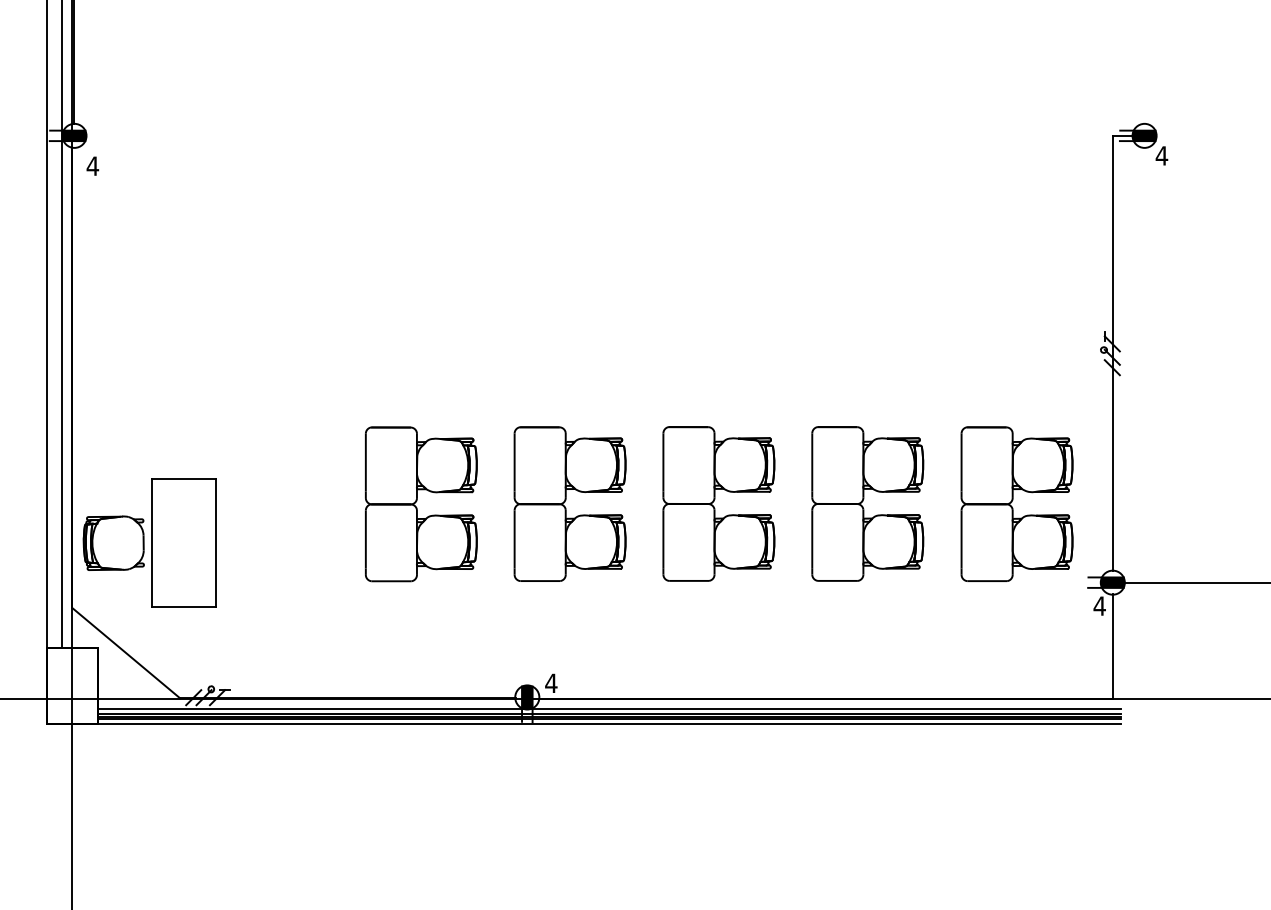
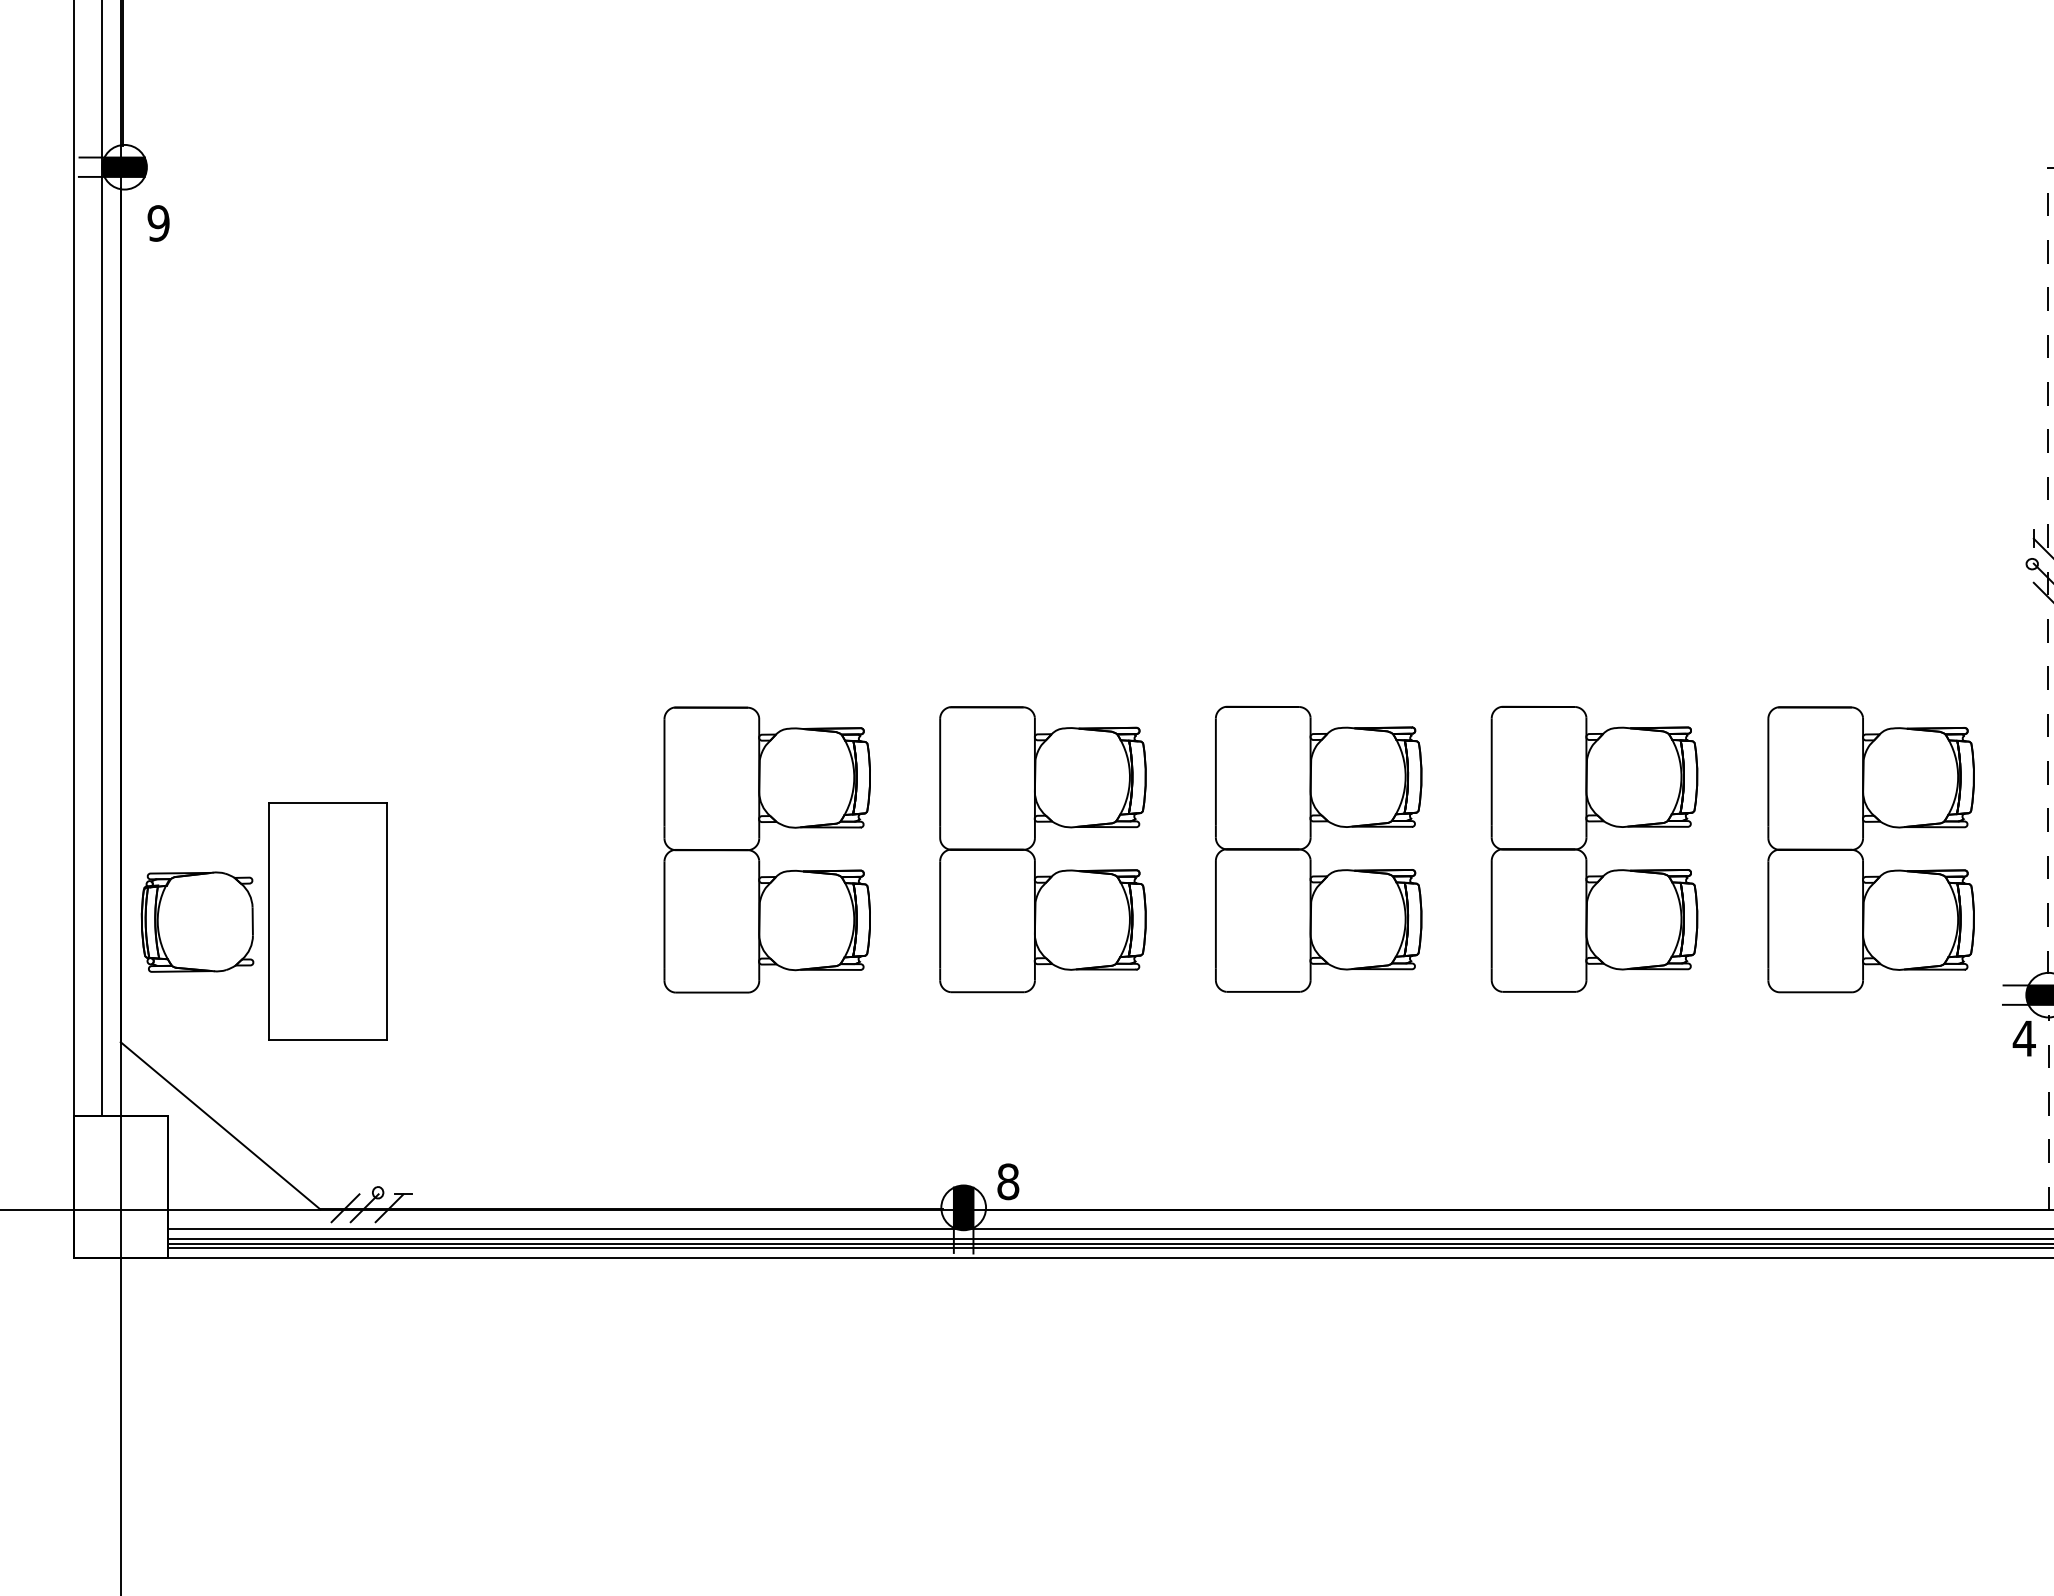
text: (92, 166) -> (157, 223), 4 -> 9
line: (1112, 353) -> (2048, 570), solid -> dashed
line: (1112, 646) -> (2048, 1113), solid -> dashed
text: (551, 683) -> (1008, 1181), 4 -> 8

